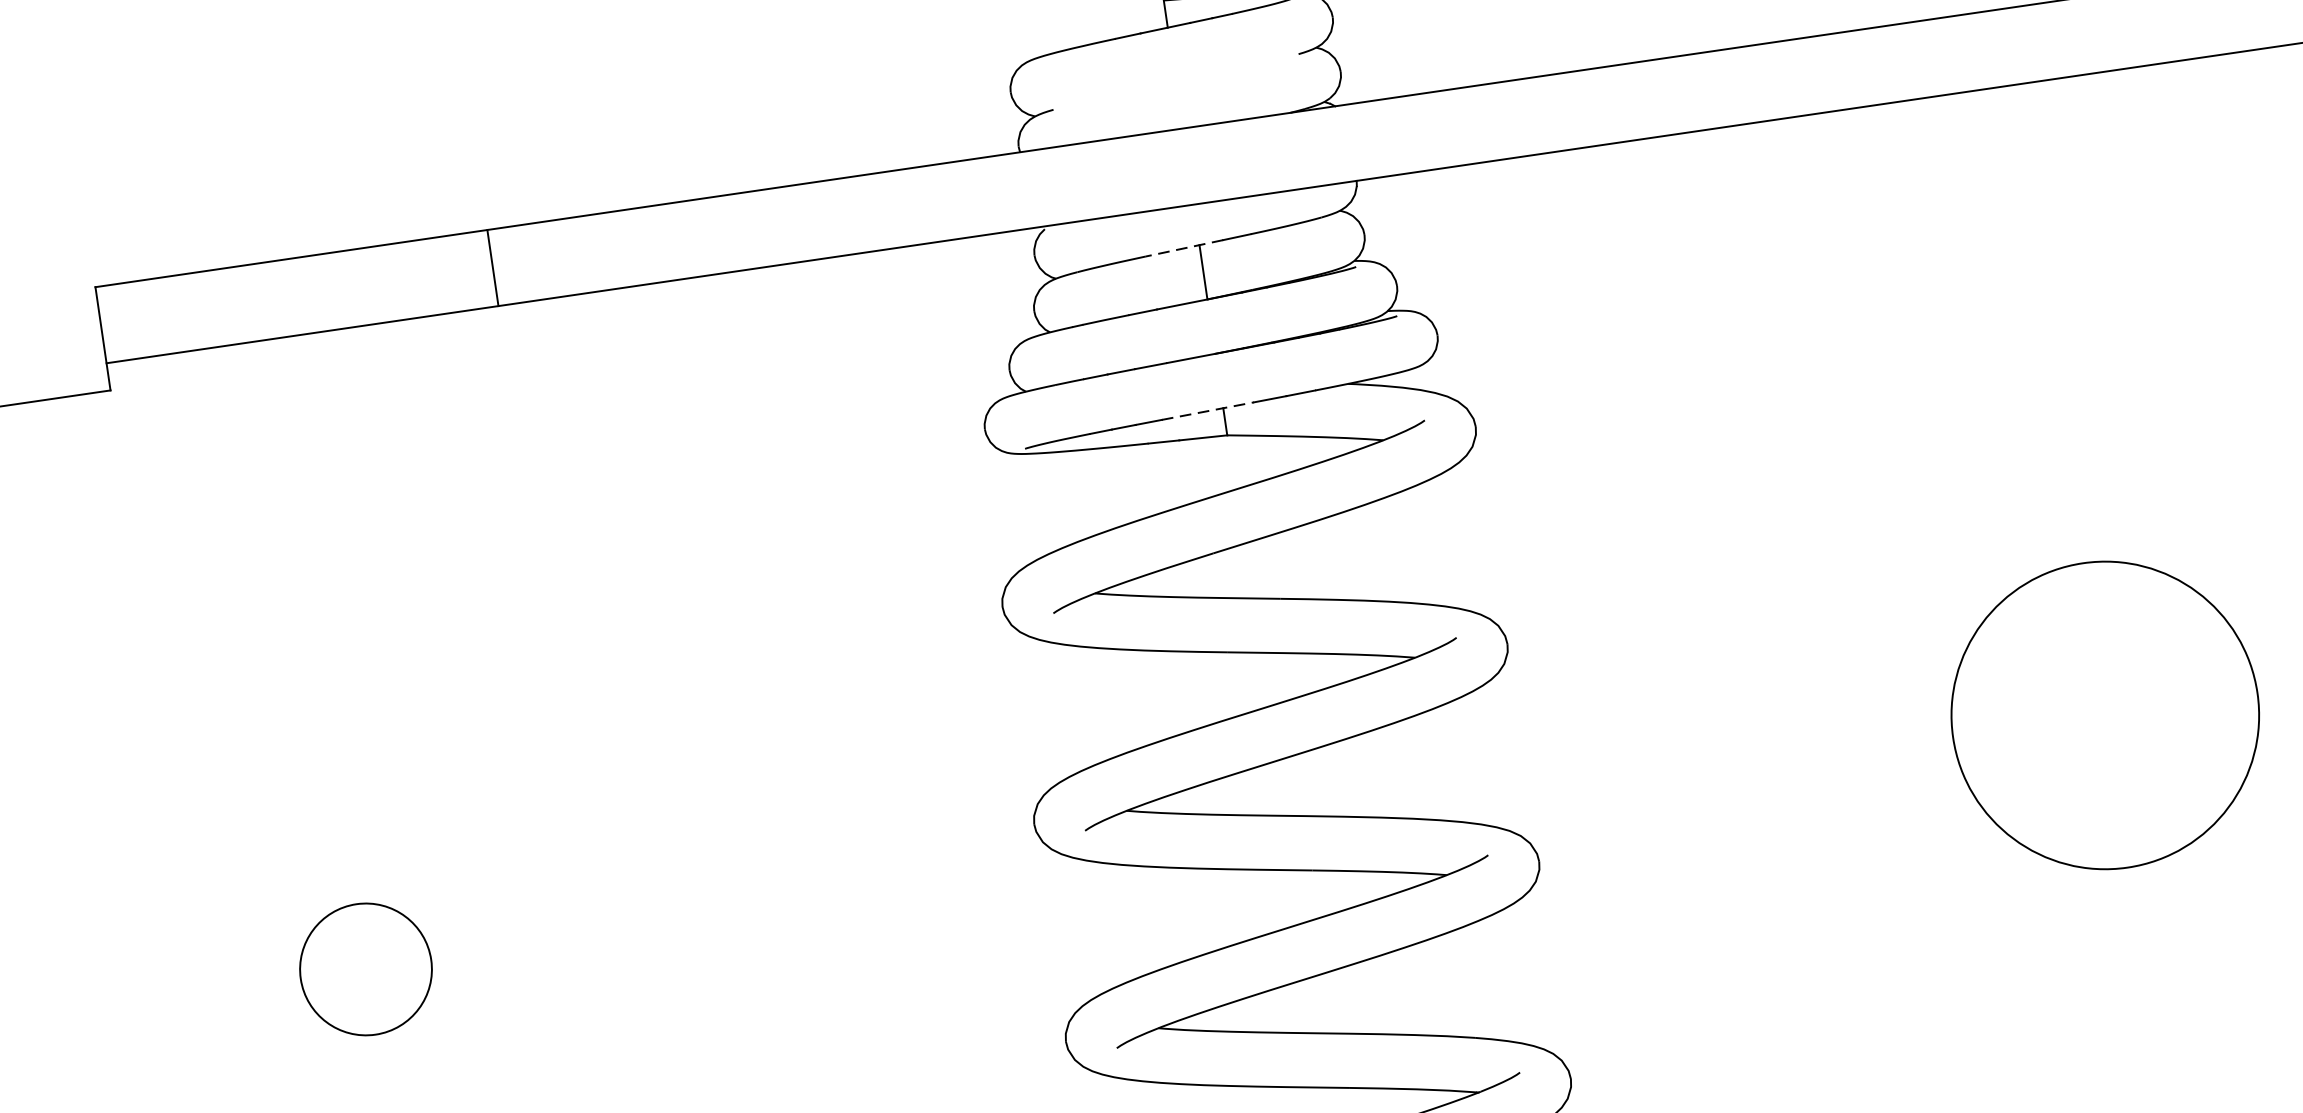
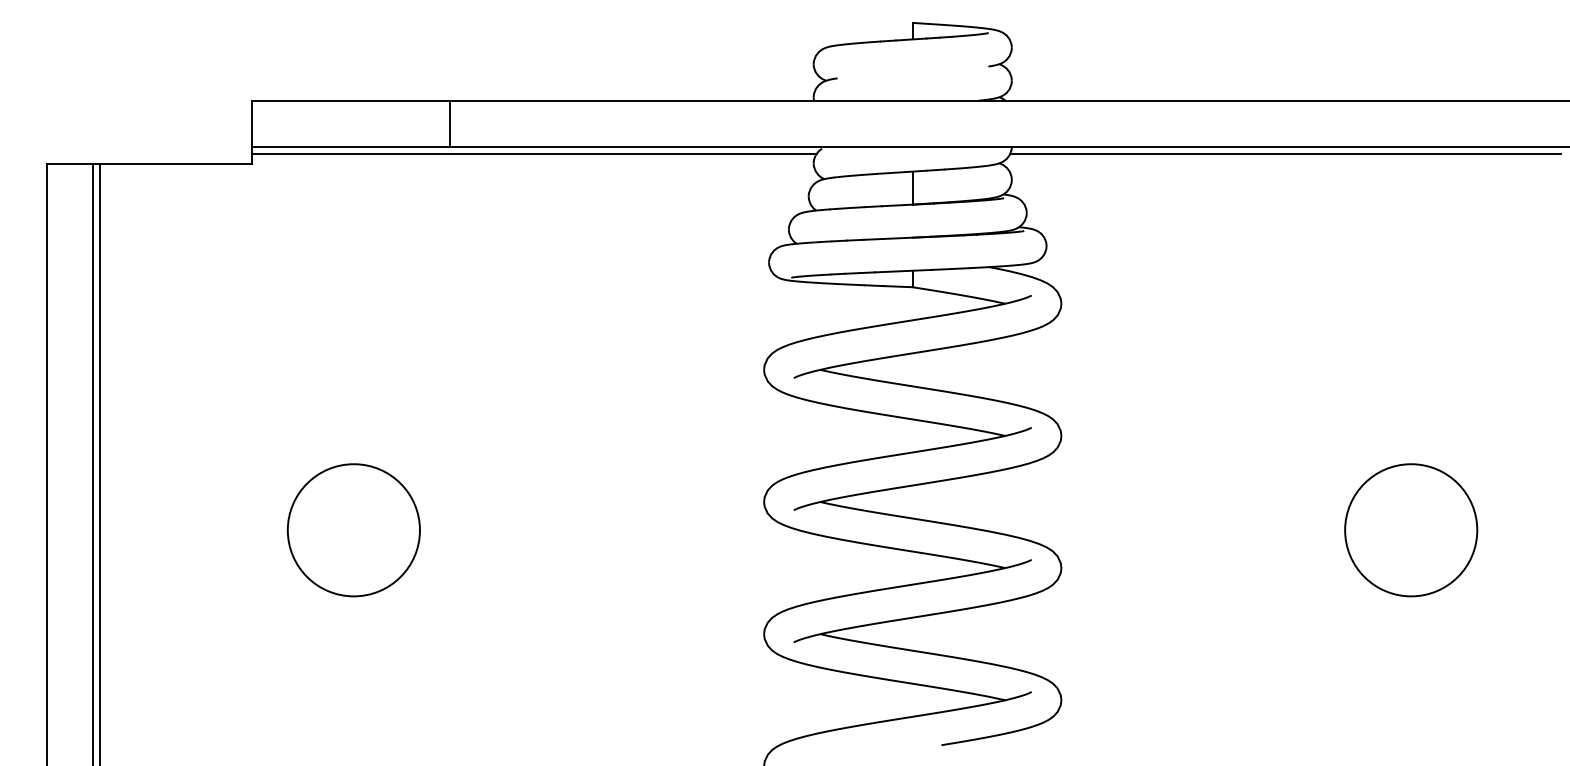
line: (1808, 125) -> (1285, 153), added
line: (1182, 249) -> (902, 172), dashed -> solid
line: (493, 267) -> (450, 123), moved
line: (571, 306) -> (533, 153), added
line: (1208, 411) -> (903, 271), dashed -> solid
circle: (2106, 715) -> (1411, 530), size x0.71
circle: (365, 969) -> (353, 530), size x1.67

